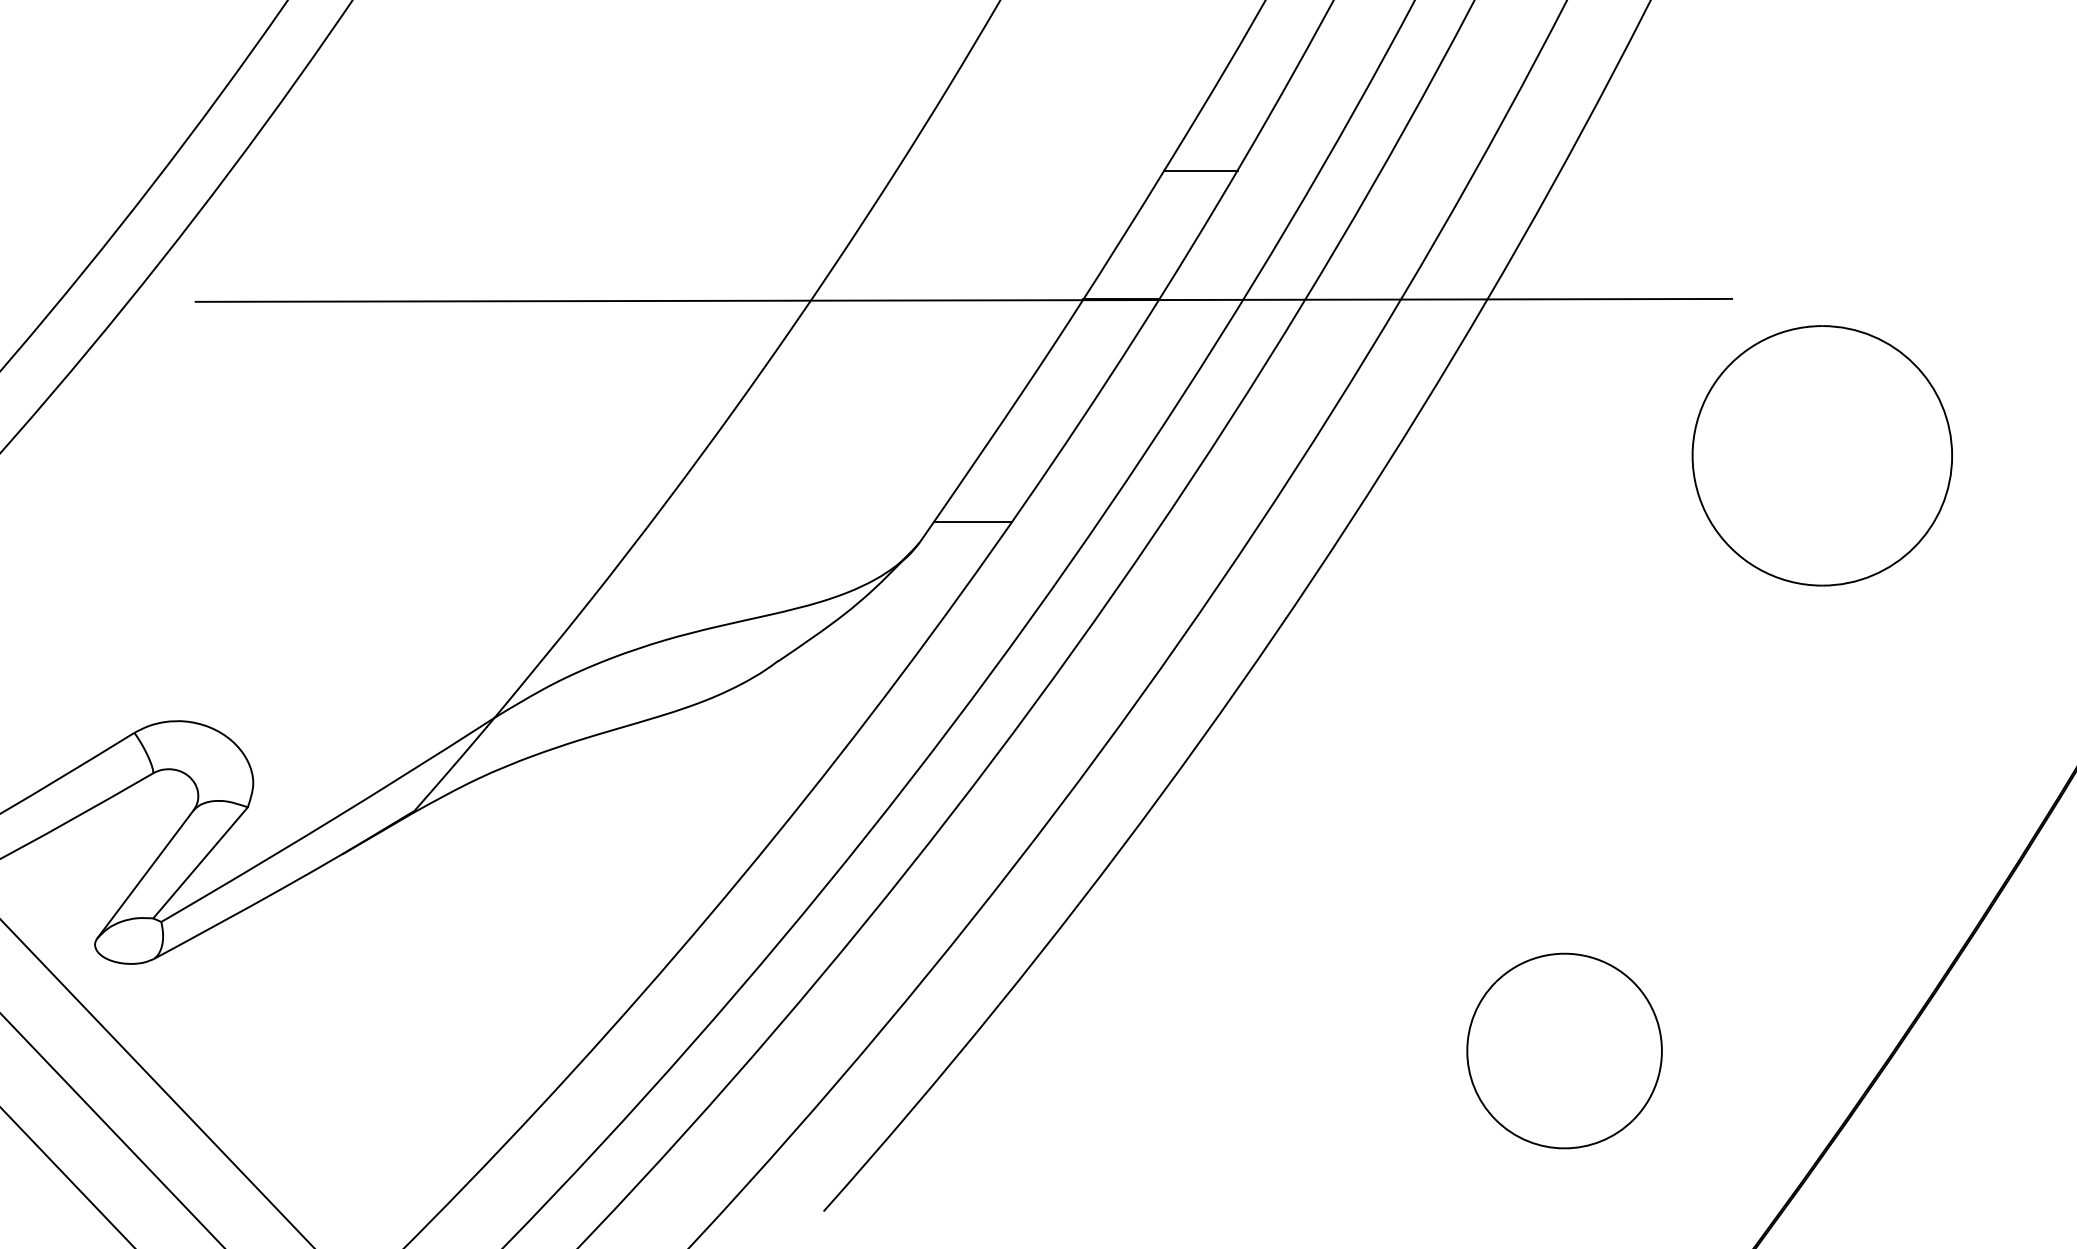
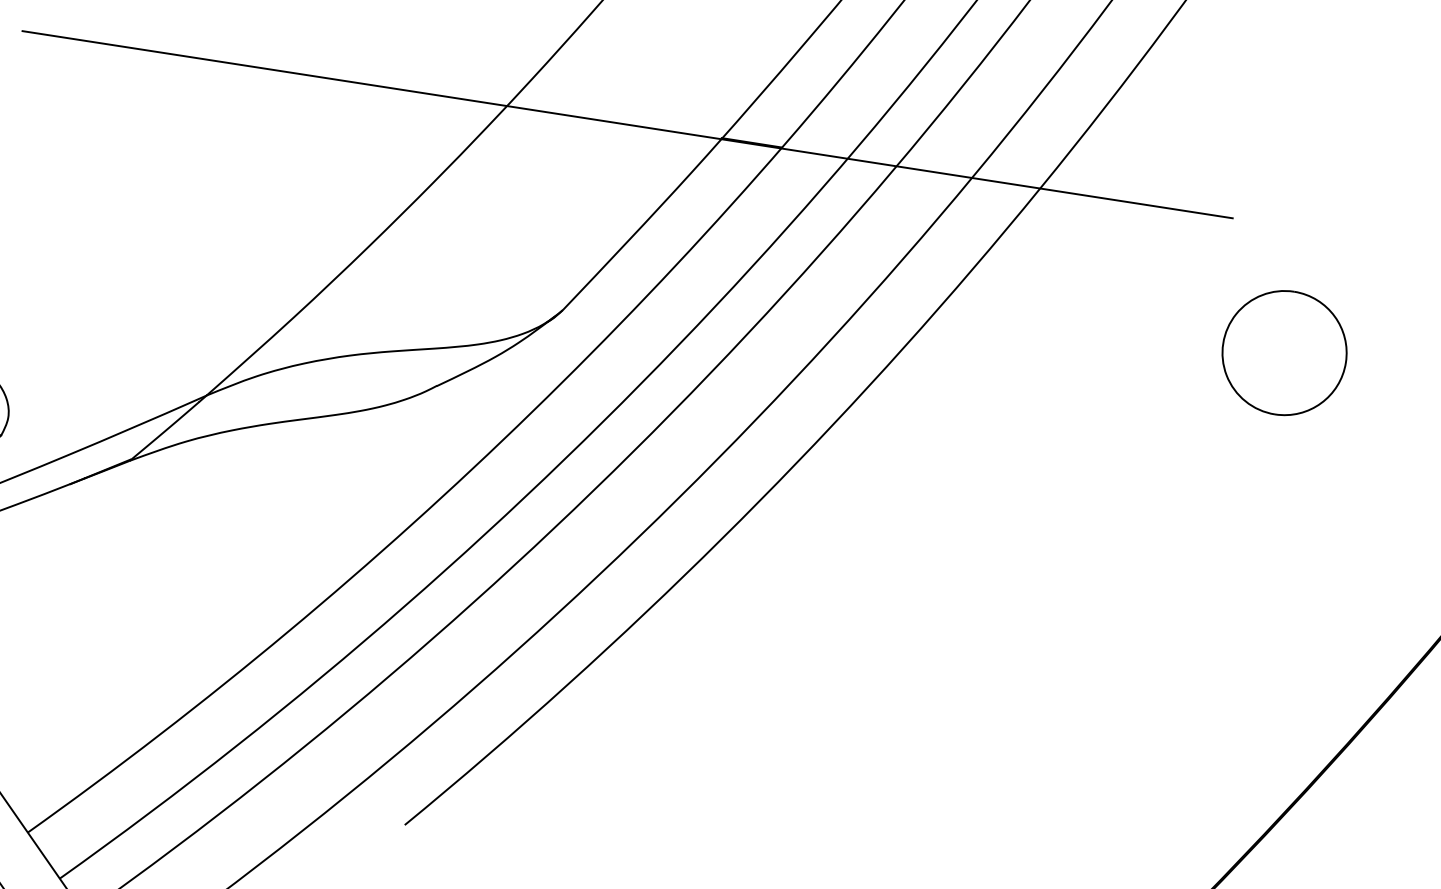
line: (1200, 170) -> (830, 51), removed
part: (1821, 455) -> (1284, 352), size x0.6
line: (972, 522) -> (607, 300), removed
part: (1564, 1050) -> (1008, 789), removed

